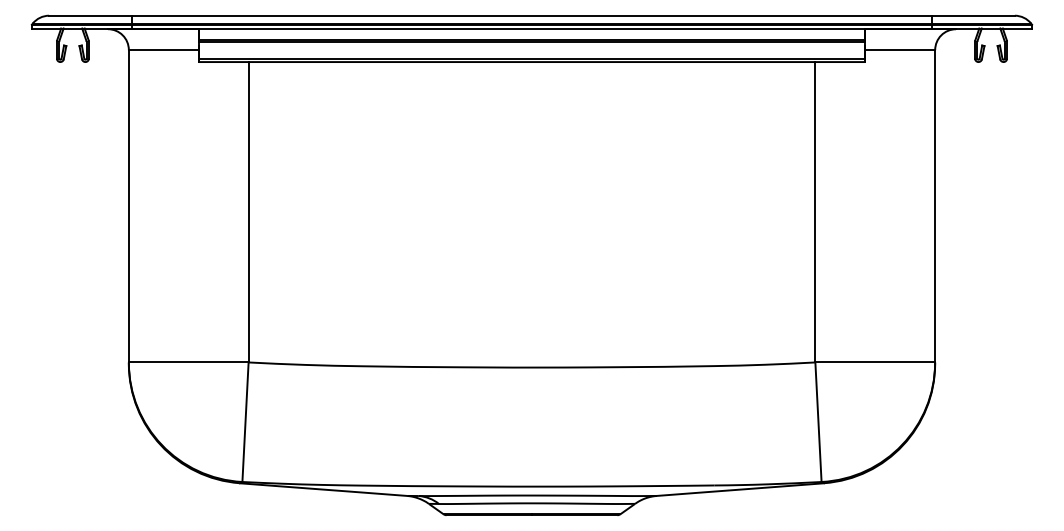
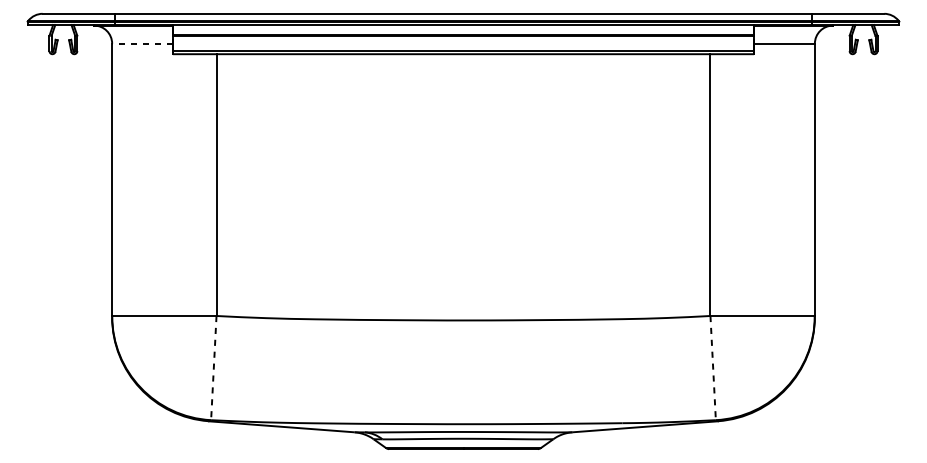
line: (163, 50) -> (142, 44), solid -> dashed
line: (245, 422) -> (213, 368), solid -> dashed
line: (818, 422) -> (713, 368), solid -> dashed

